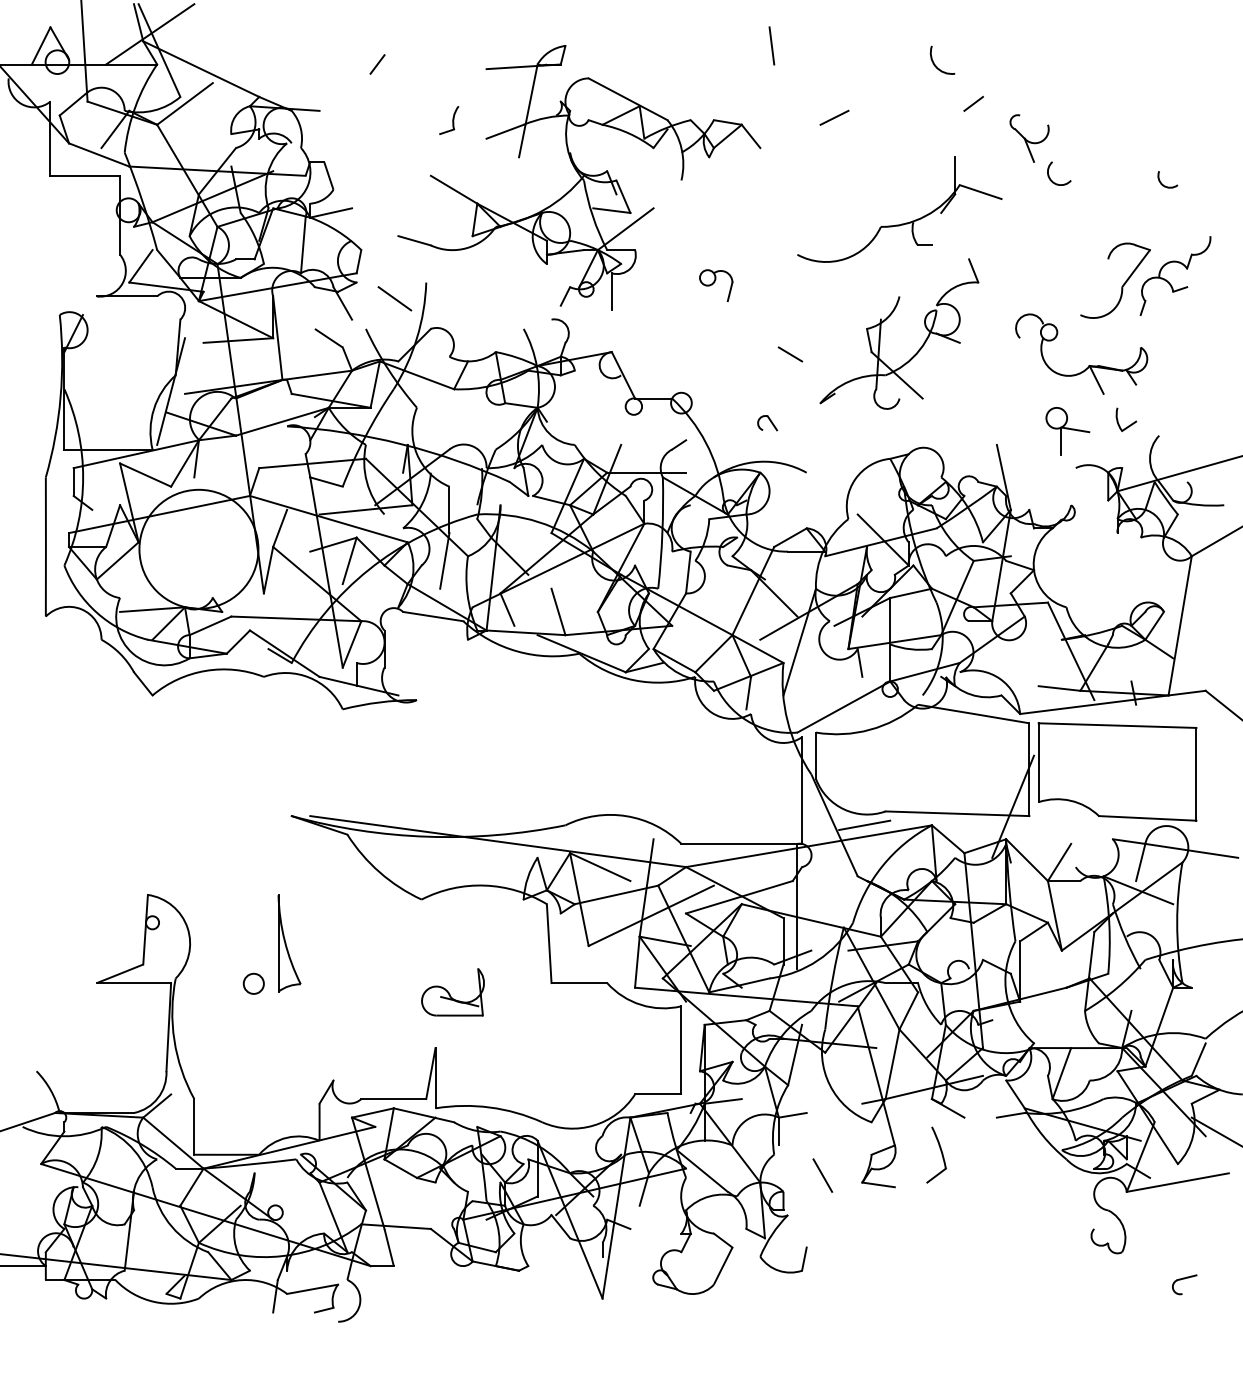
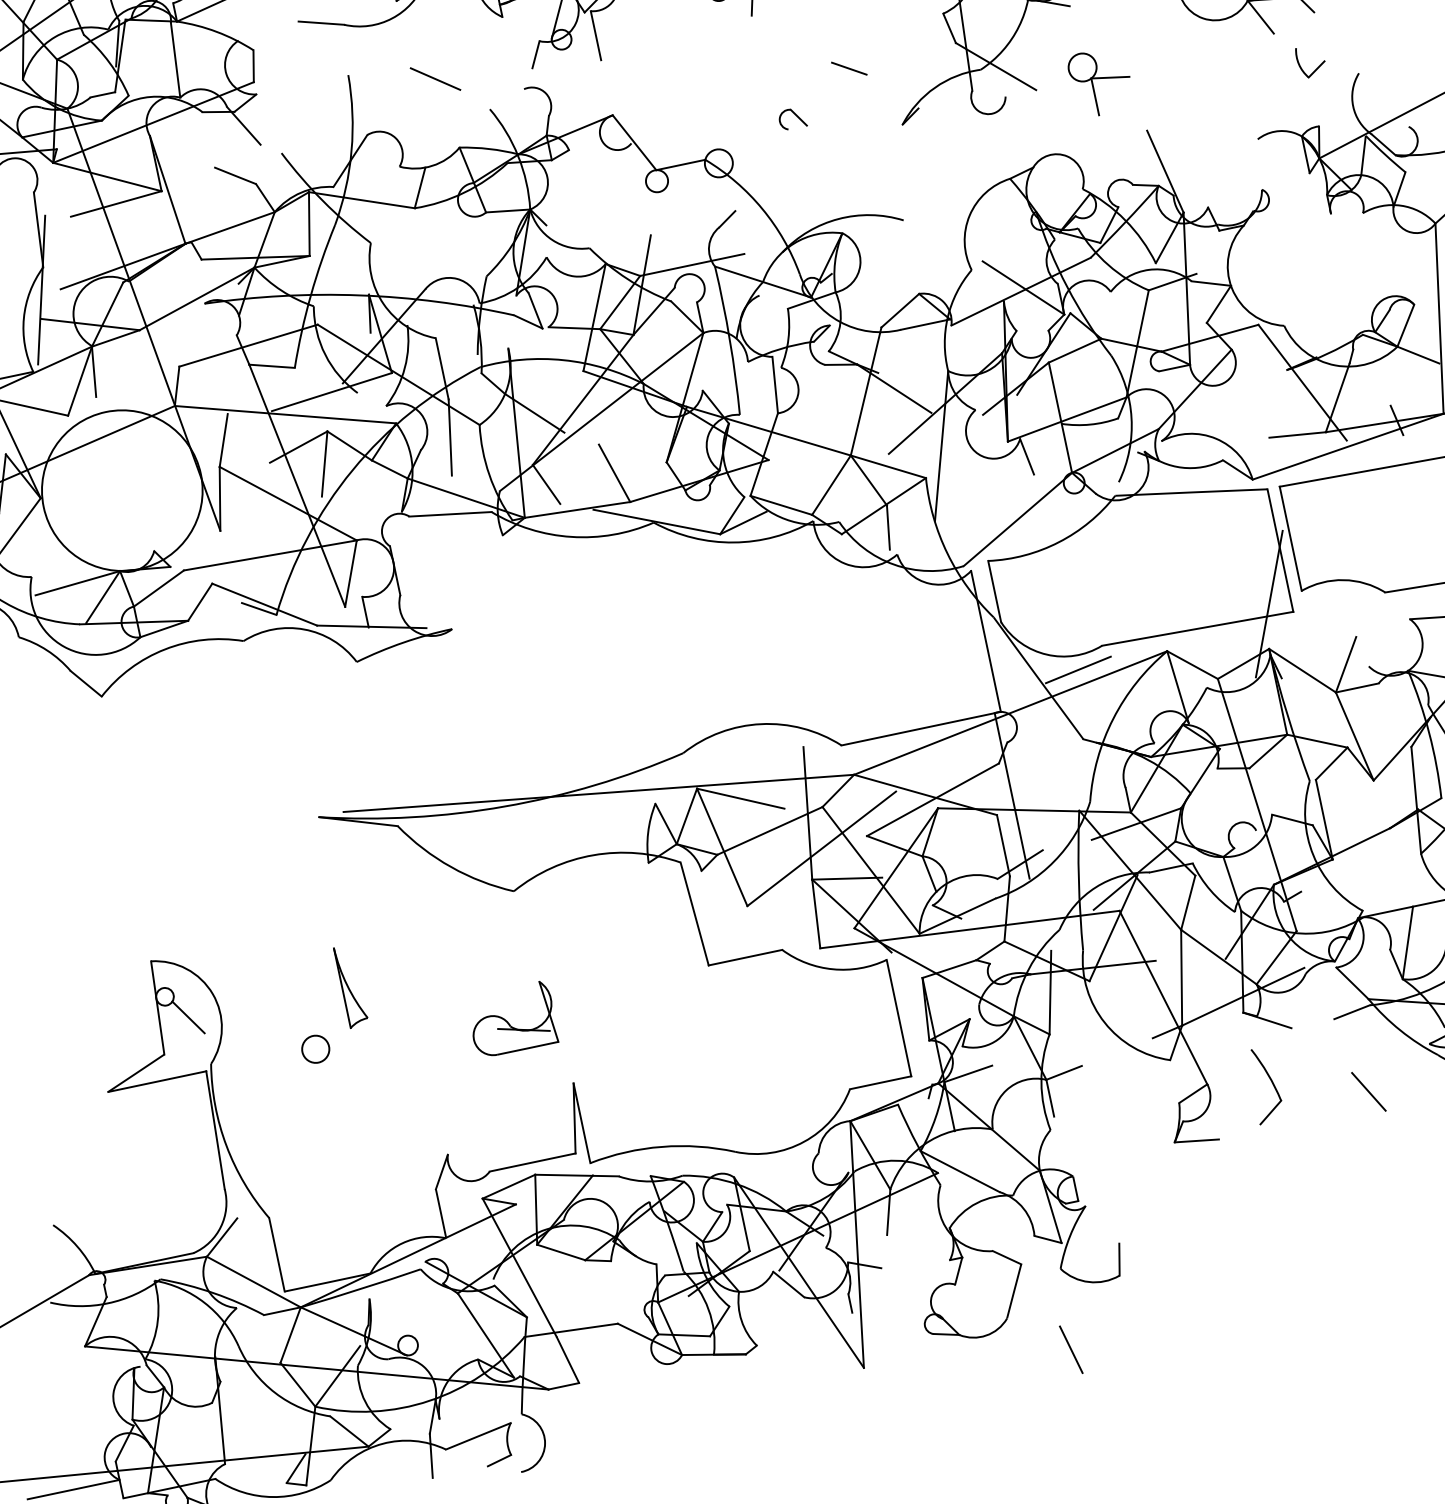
line: (394, 298) -> (434, 78), moved
part: (767, 423) -> (792, 119), moved
part: (1067, 431) -> (1100, 82), moved
line: (166, 941) -> (188, 1017), added
part: (288, 943) -> (350, 986), size x0.62
part: (452, 992) -> (511, 1019), moved
line: (822, 1175) -> (1368, 1091), moved
line: (755, 1316) -> (1070, 1348), added

